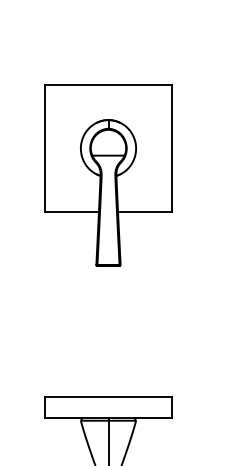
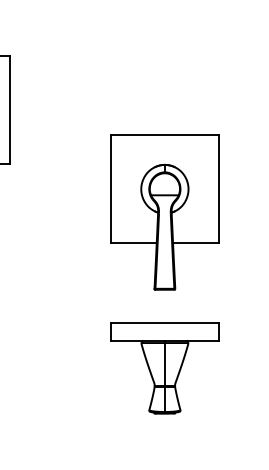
part: (108, 175) -> (164, 212), moved

